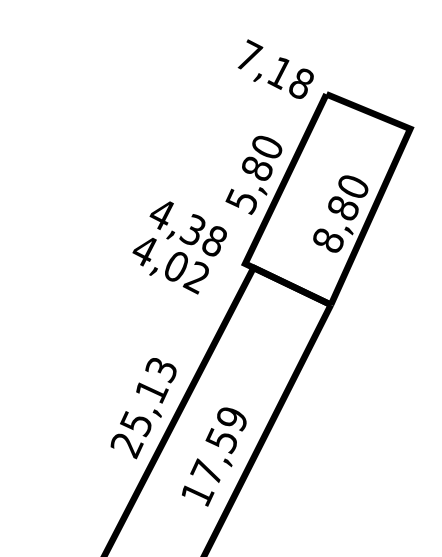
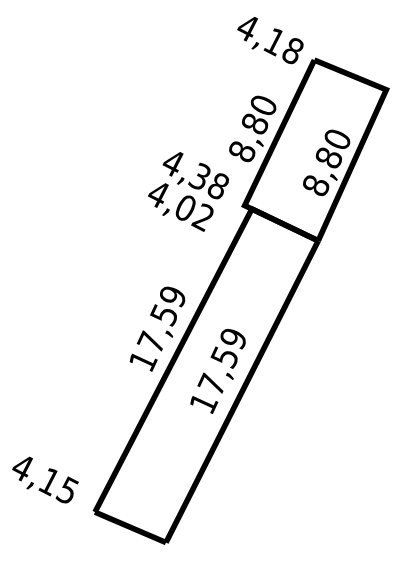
text: (249, 56) -> (248, 27), 7,18 -> 4,18
text: (241, 201) -> (241, 152), 5,80 -> 8,80
text: (143, 408) -> (157, 329), 25,13 -> 17,59

